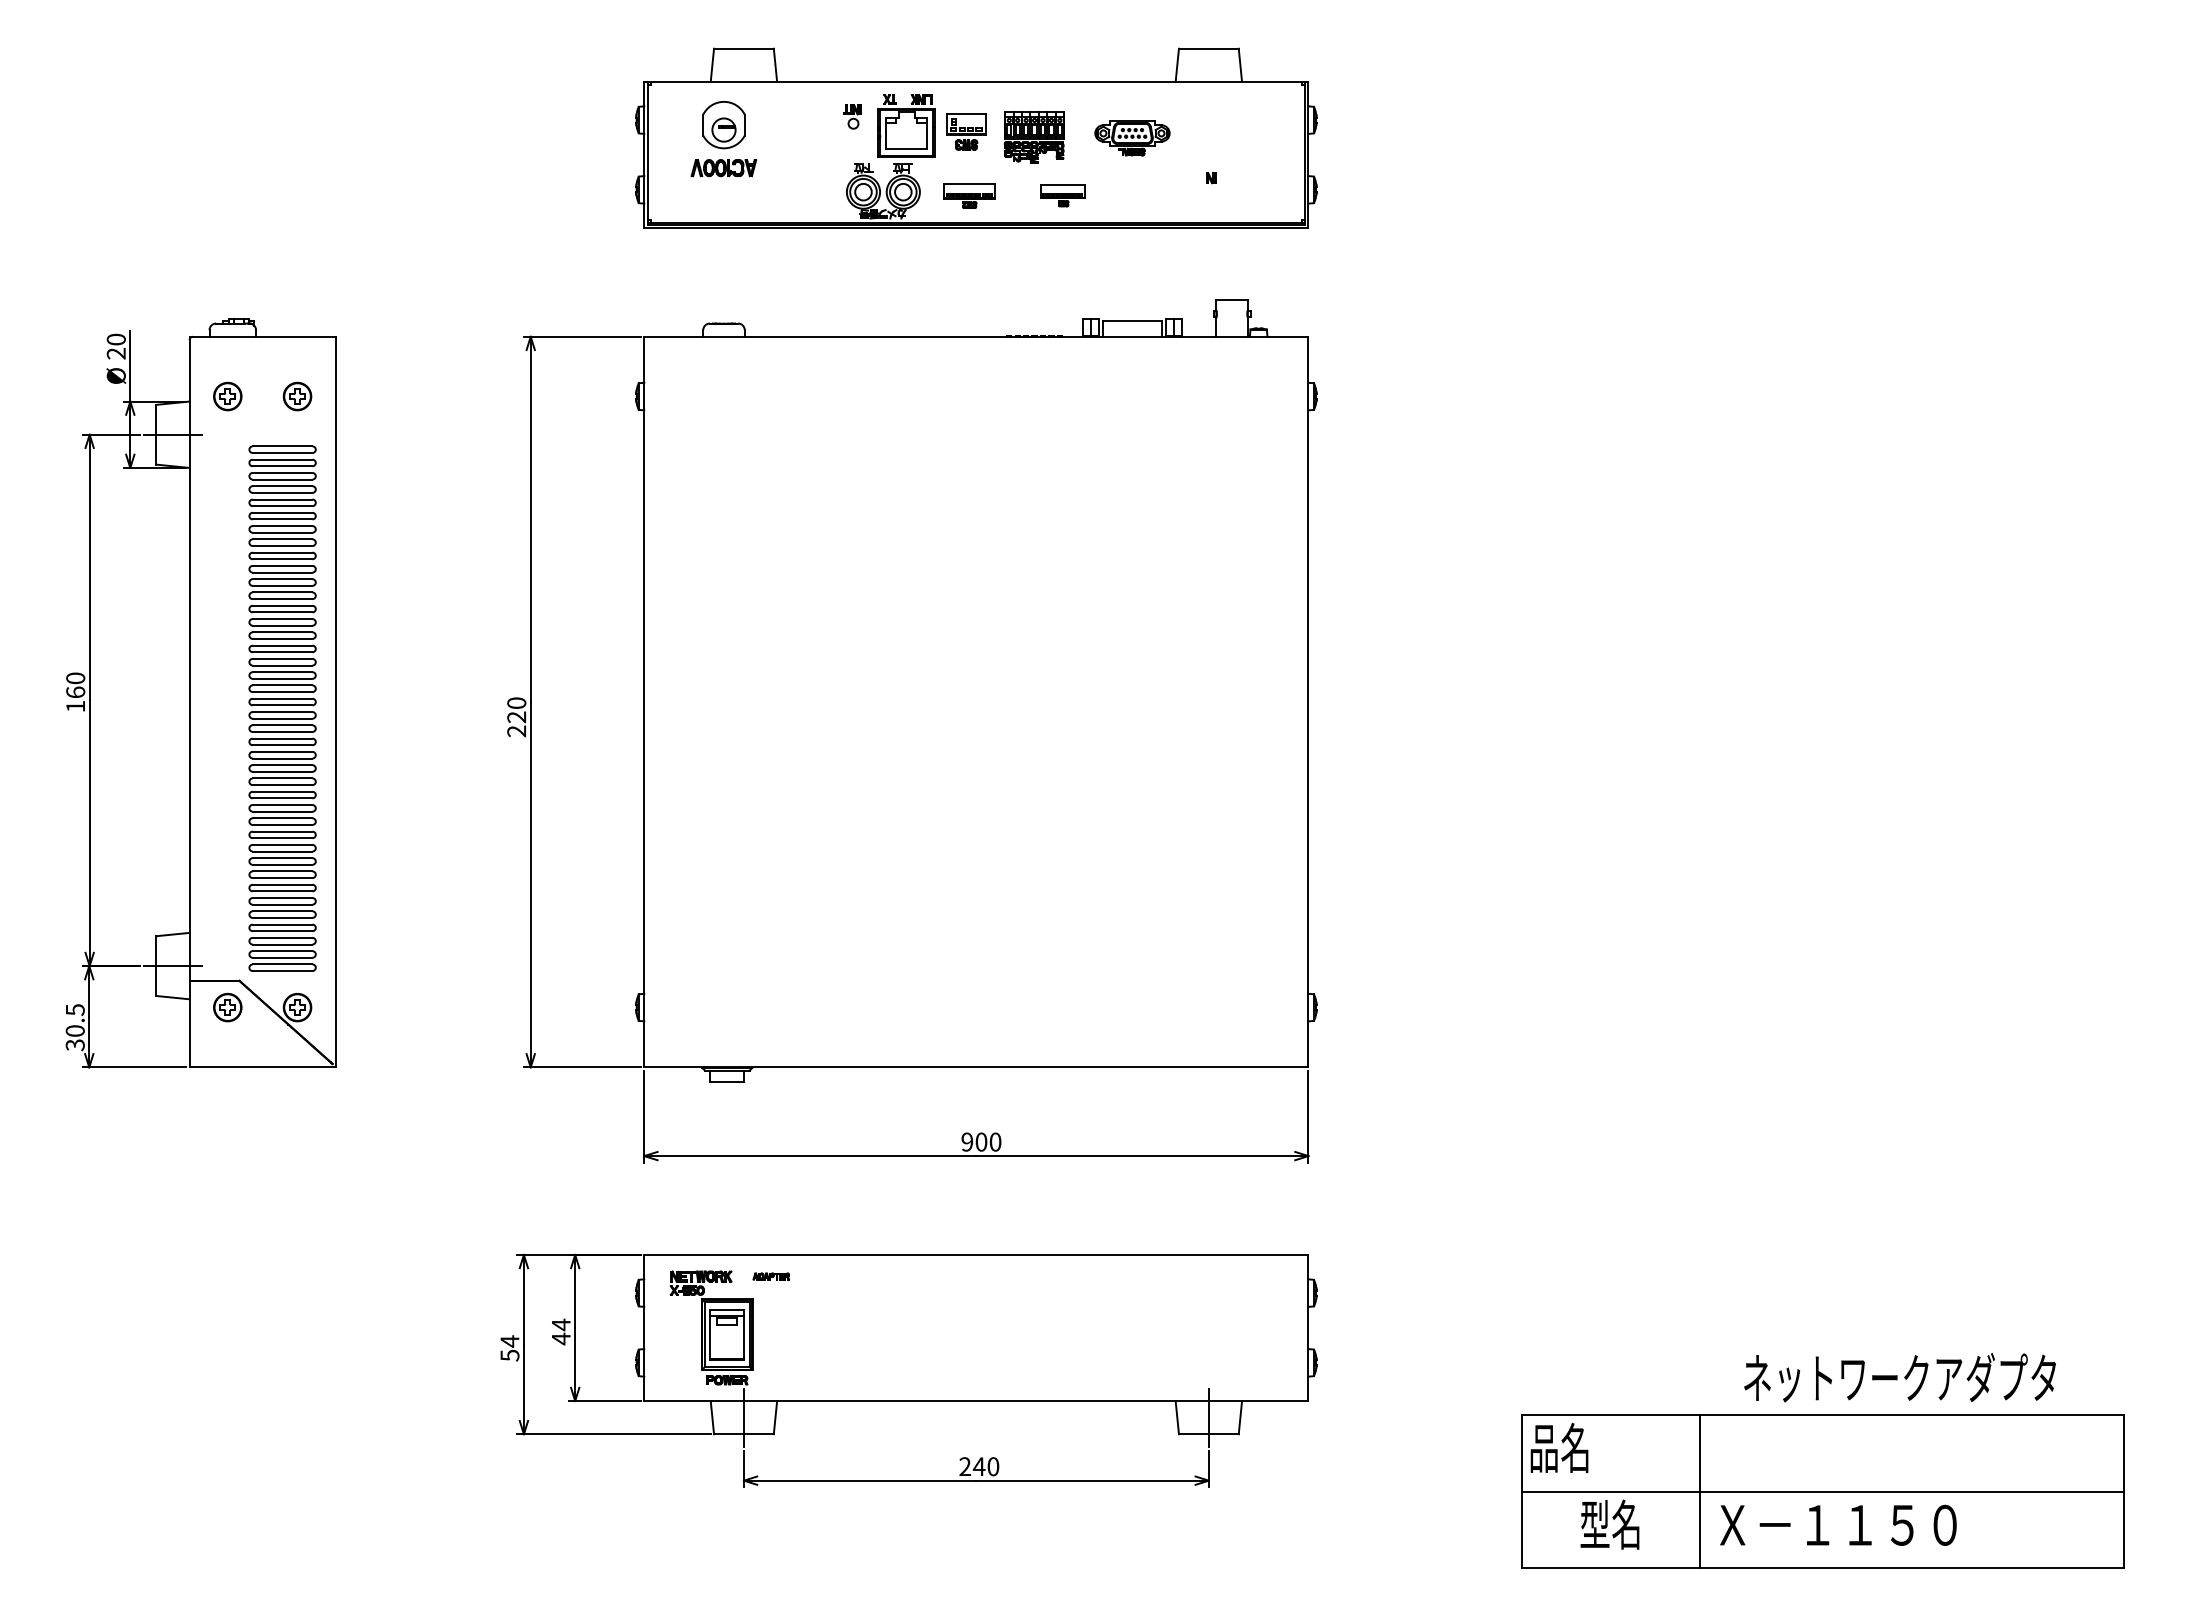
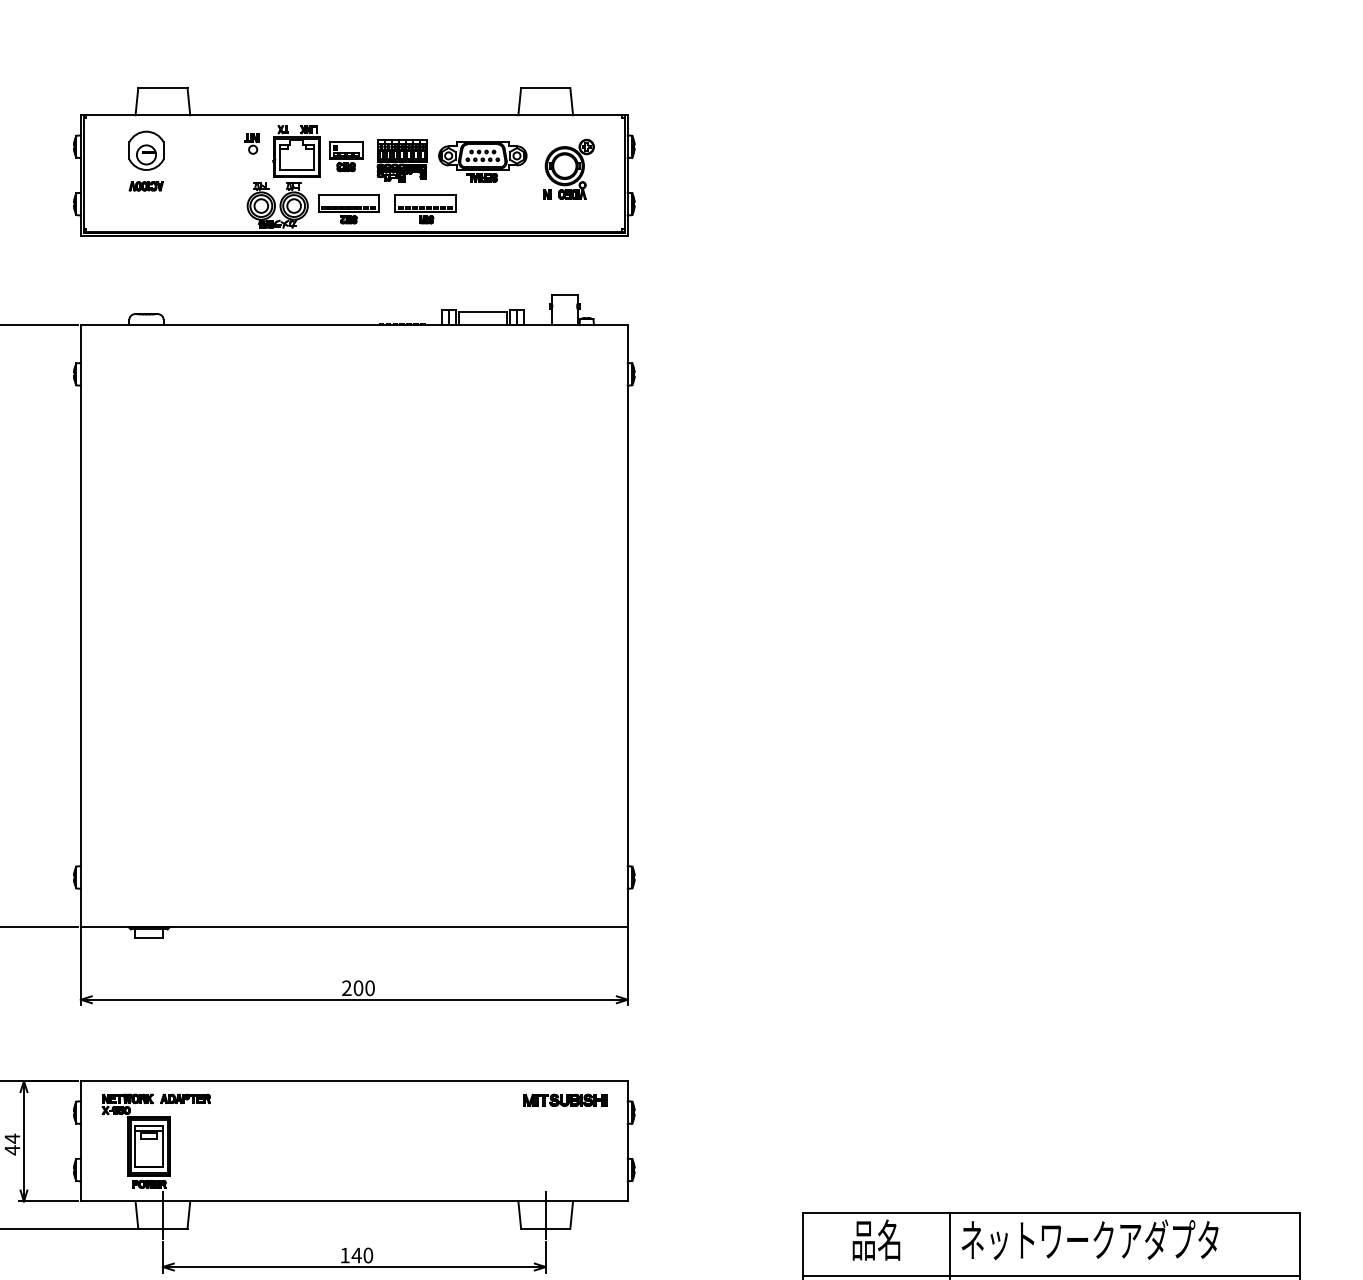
part: (1132, 138) -> (482, 161), size x1.43
part: (1238, 147) -> (570, 169), added
part: (723, 168) -> (146, 186), size x0.62
part: (969, 195) -> (348, 208), size x1.43
part: (1062, 195) -> (425, 208), size x1.67
text: (967, 1142) -> (346, 988), 900 -> 200
part: (770, 1276) -> (184, 1098), size x1.67
part: (1232, 1277) -> (565, 1099), added
text: (1899, 1377) -> (1089, 1239), moved
text: (1559, 1447) -> (876, 1239), moved
text: (965, 1466) -> (345, 1255), 240 -> 140

